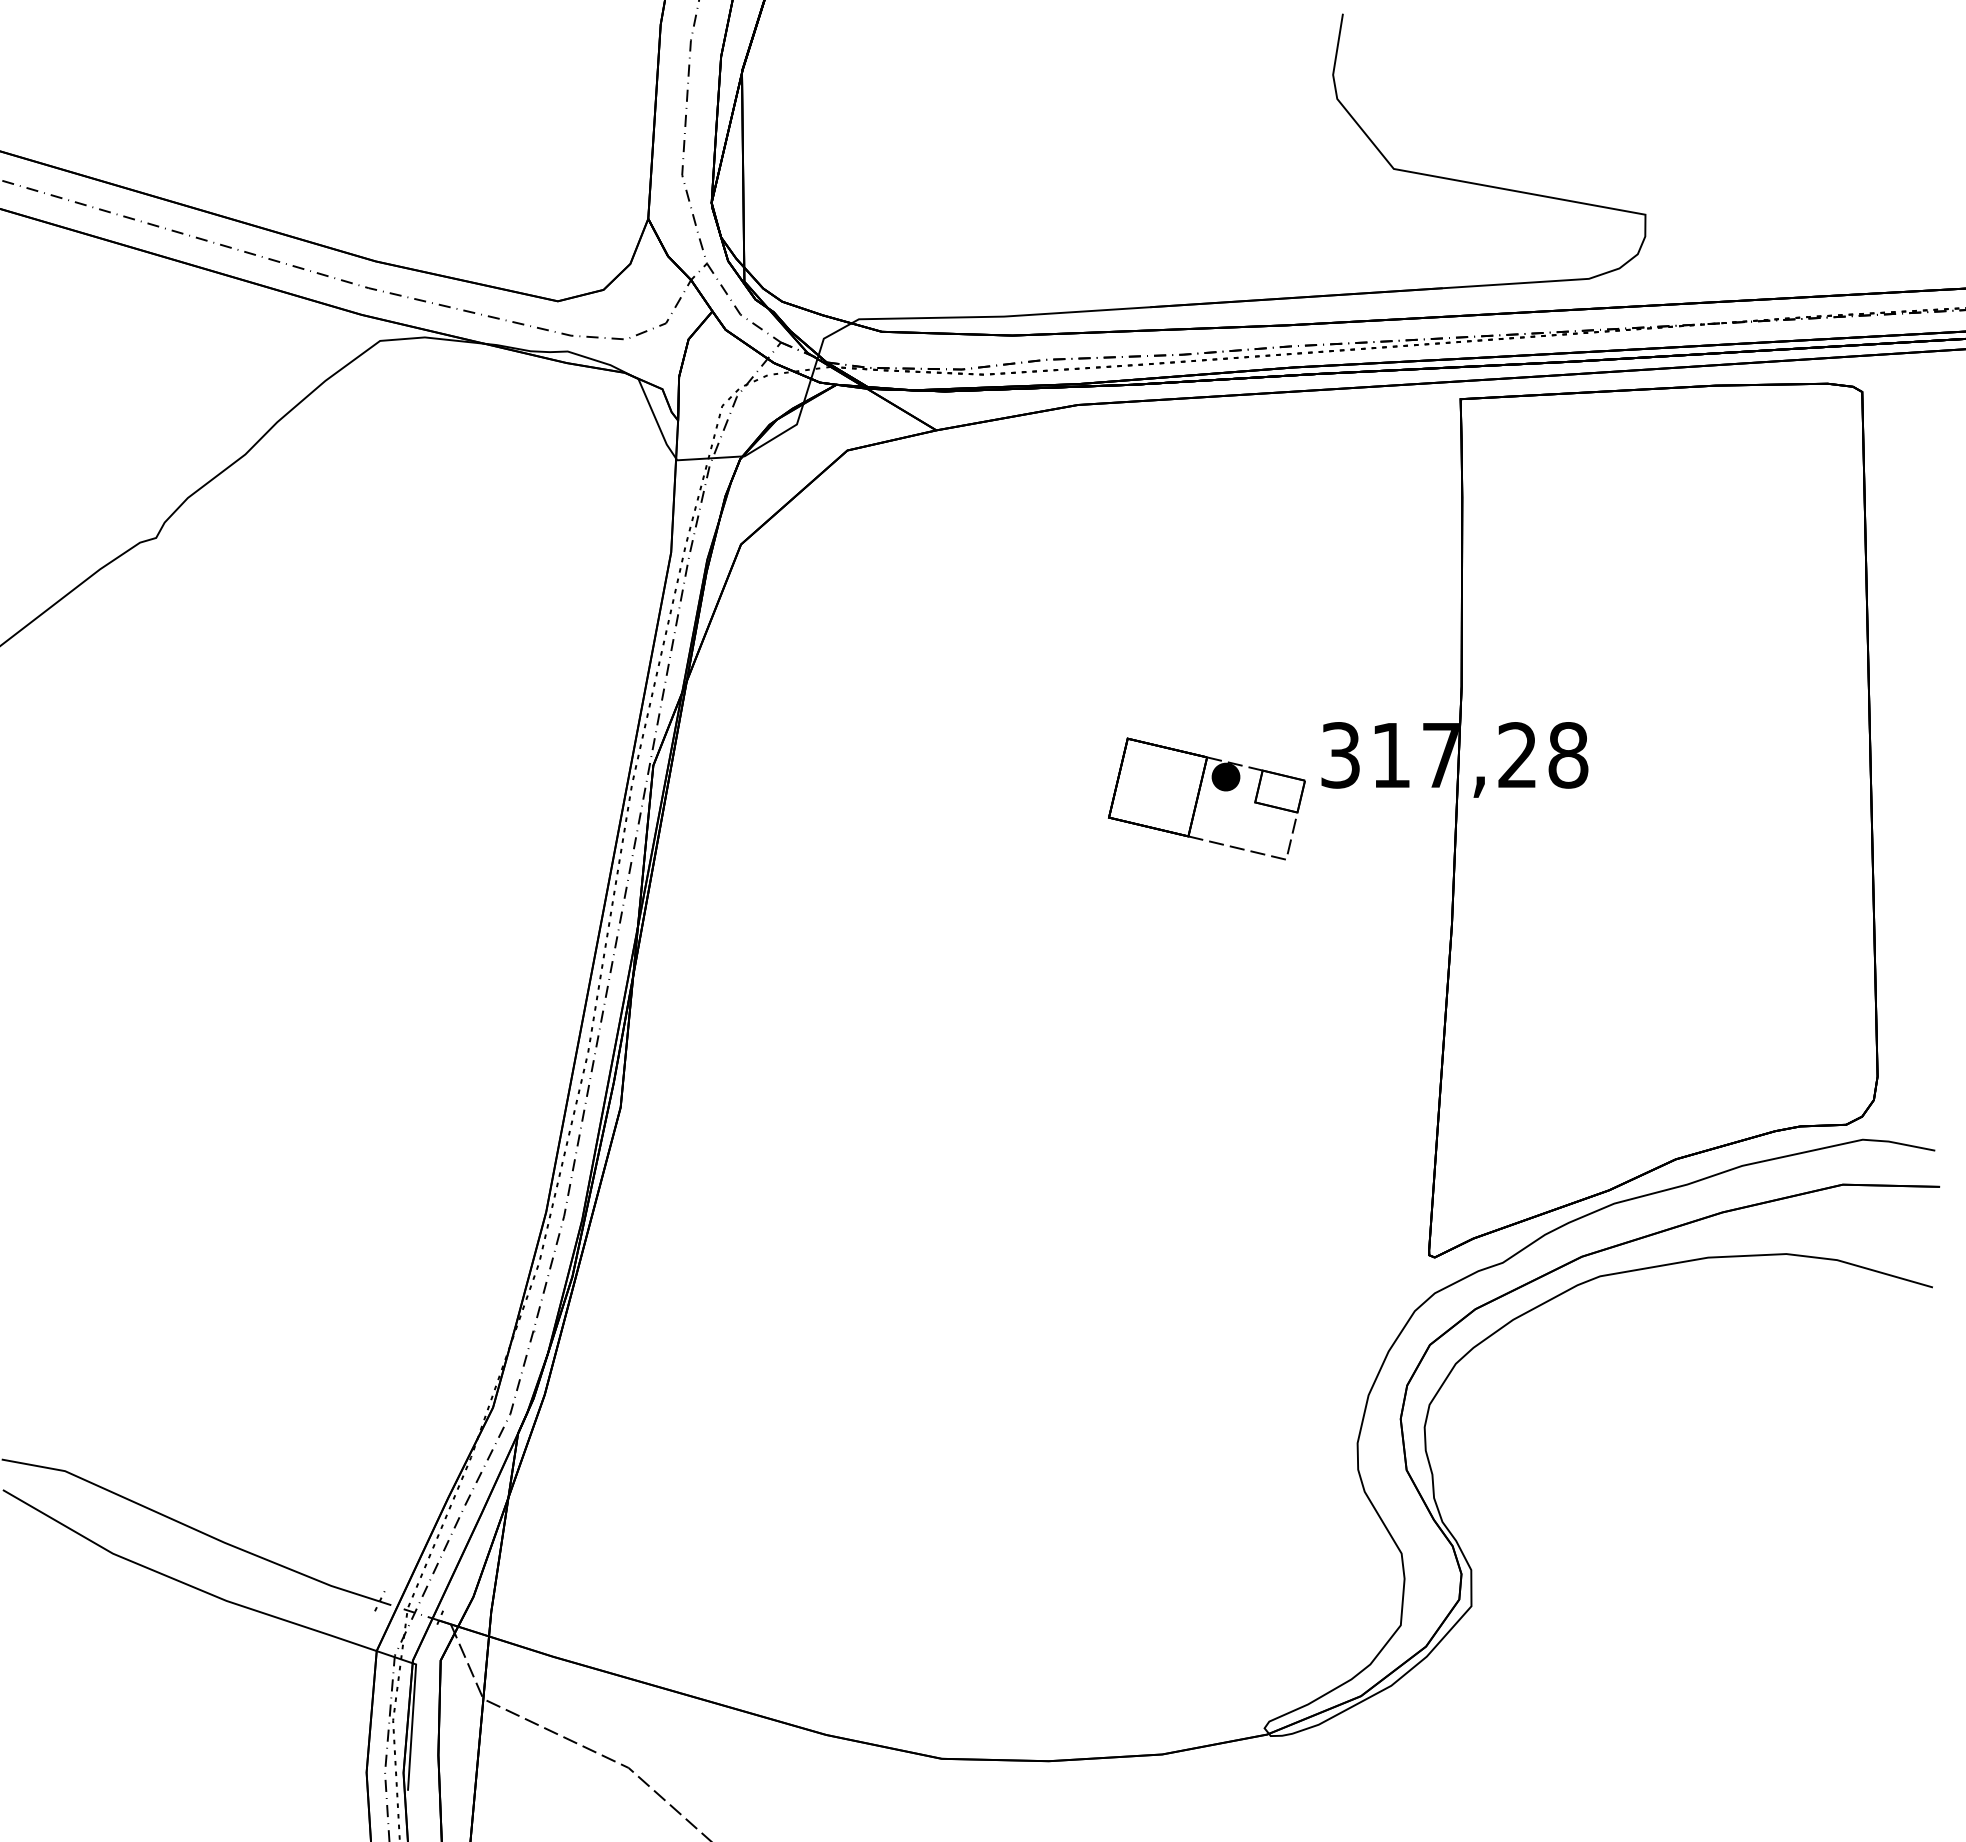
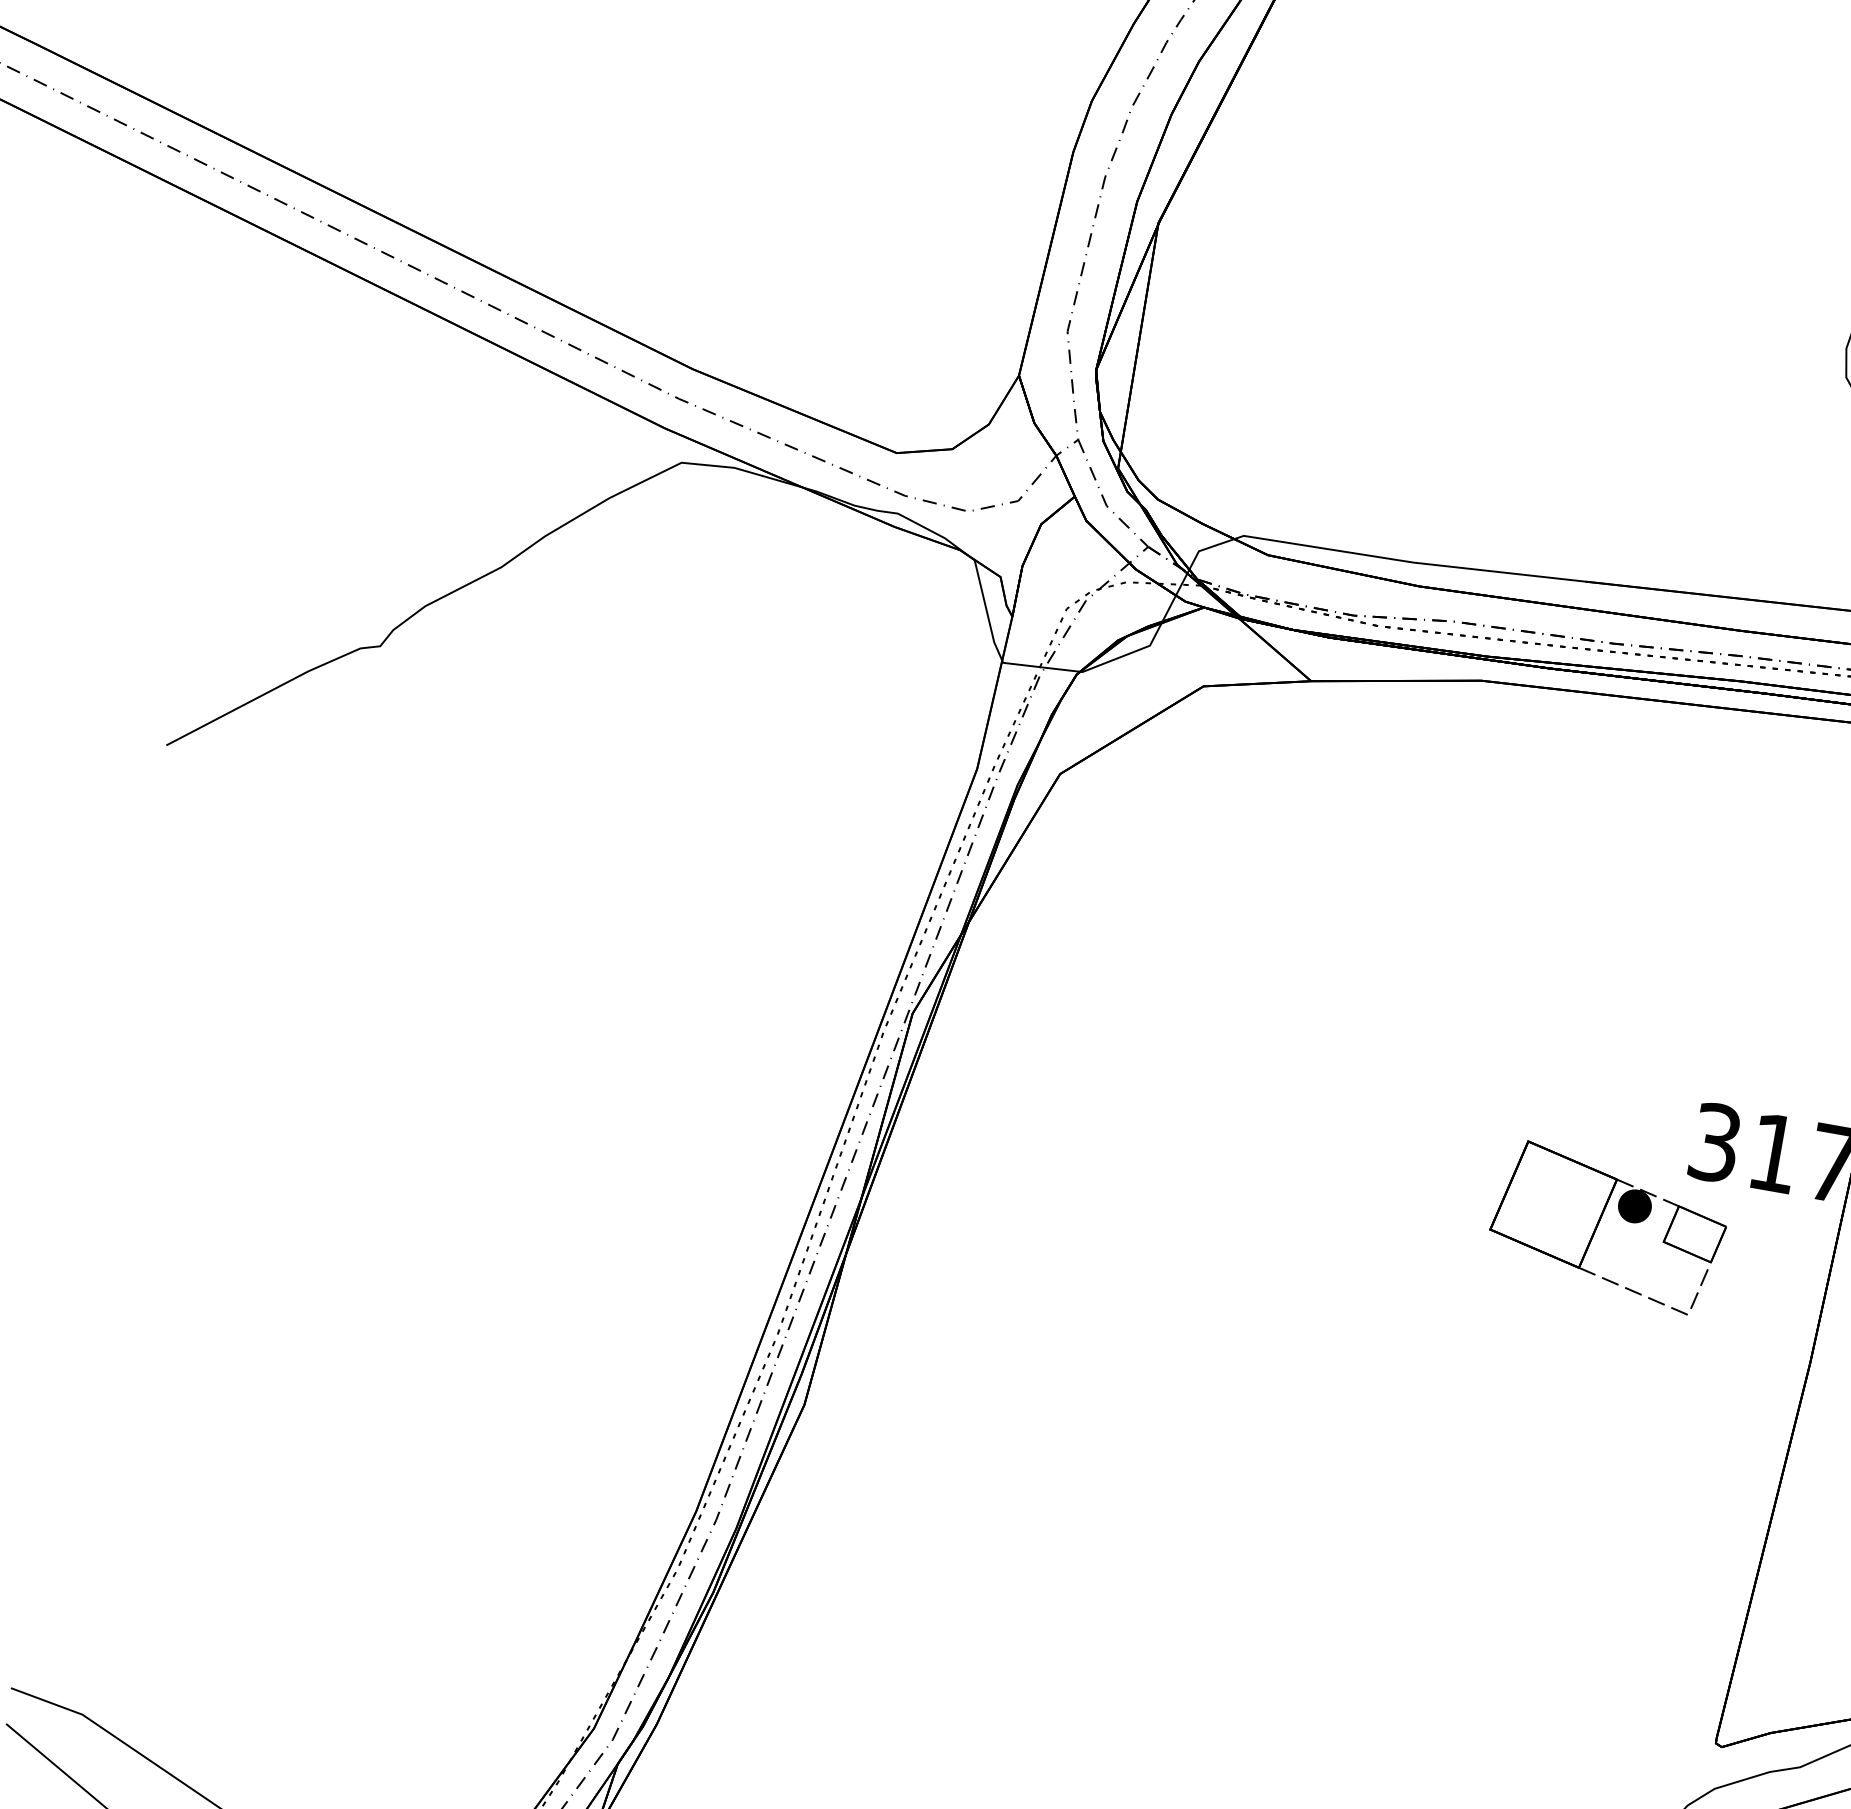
part: (1199, 795) -> (1600, 1222), moved

